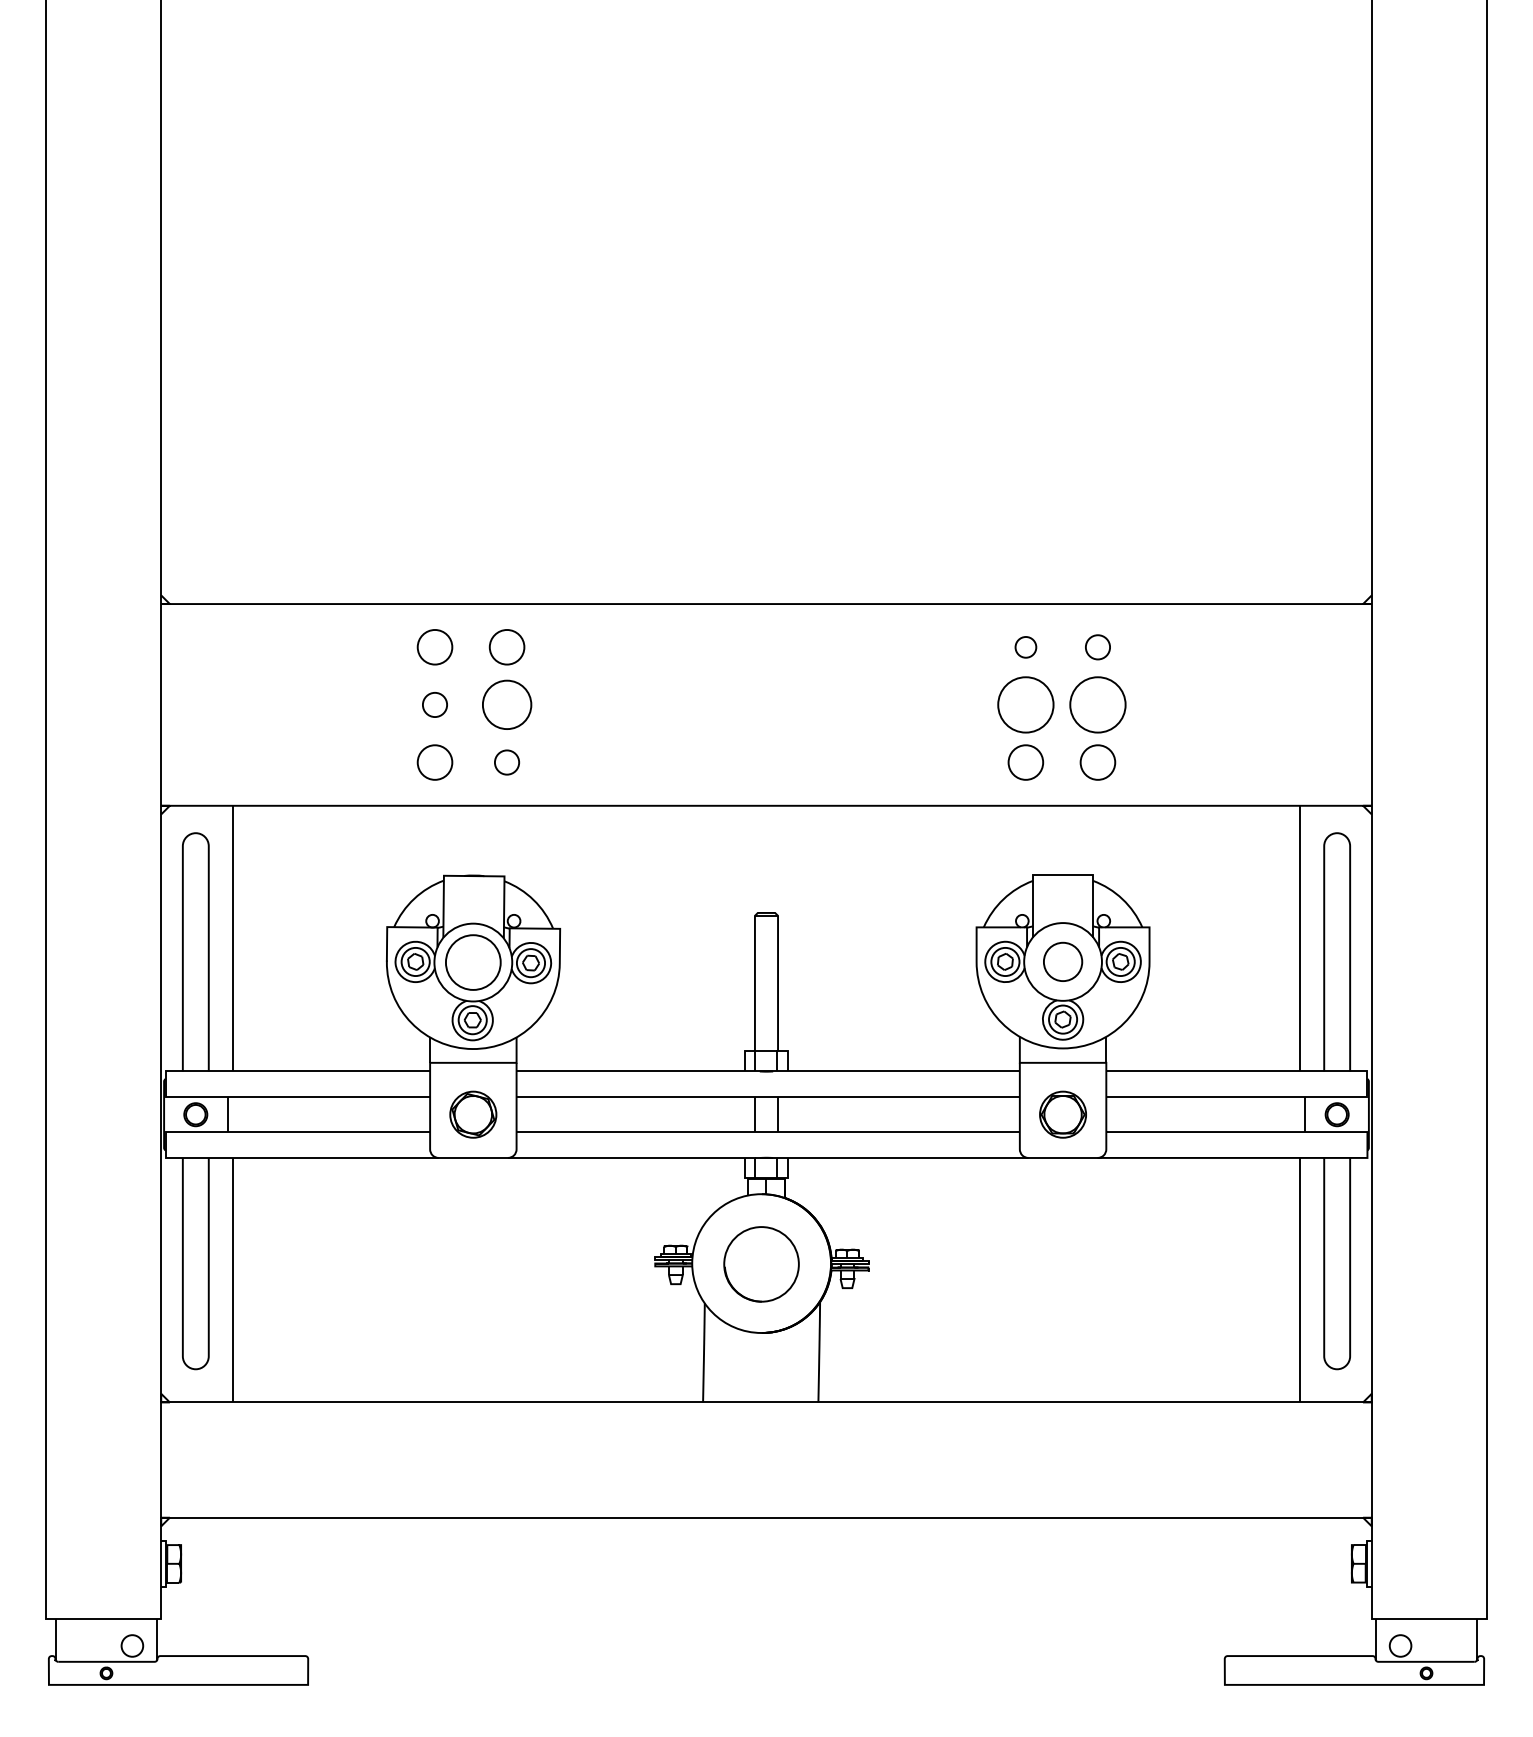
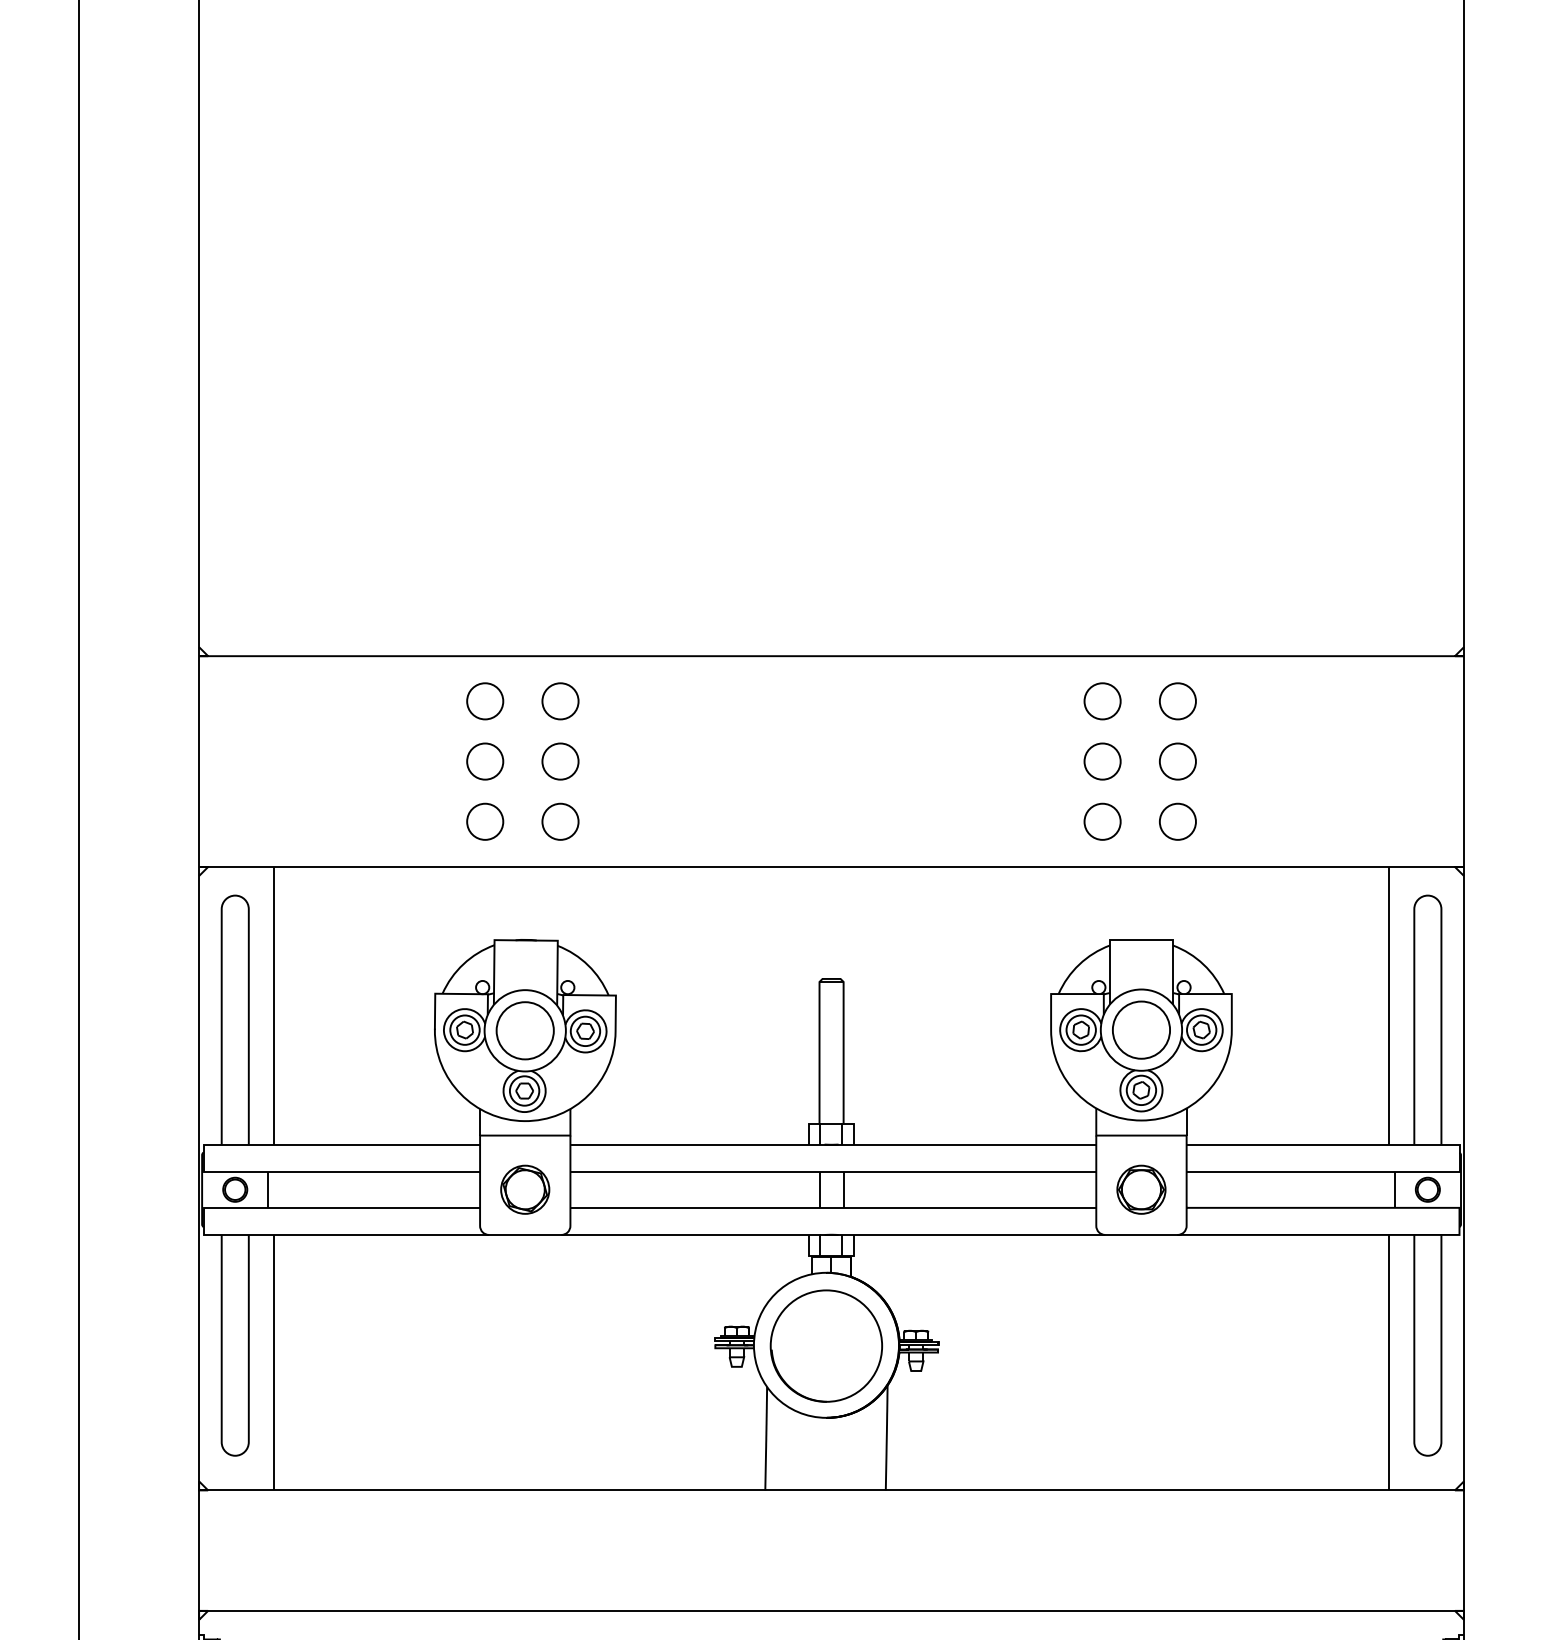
circle: (1025, 647) -> (1102, 701), size x1.67
circle: (1097, 647) -> (1177, 701), size x1.43
circle: (434, 704) -> (484, 761), size x1.43
circle: (506, 704) -> (559, 761), size x0.71
circle: (1025, 704) -> (1102, 761), size x0.62
circle: (1097, 704) -> (1177, 761), size x0.62
circle: (506, 762) -> (559, 821), size x1.43
circle: (1062, 961) -> (1140, 1029), size x1.43
part: (761, 1264) -> (826, 1346), size x1.43

